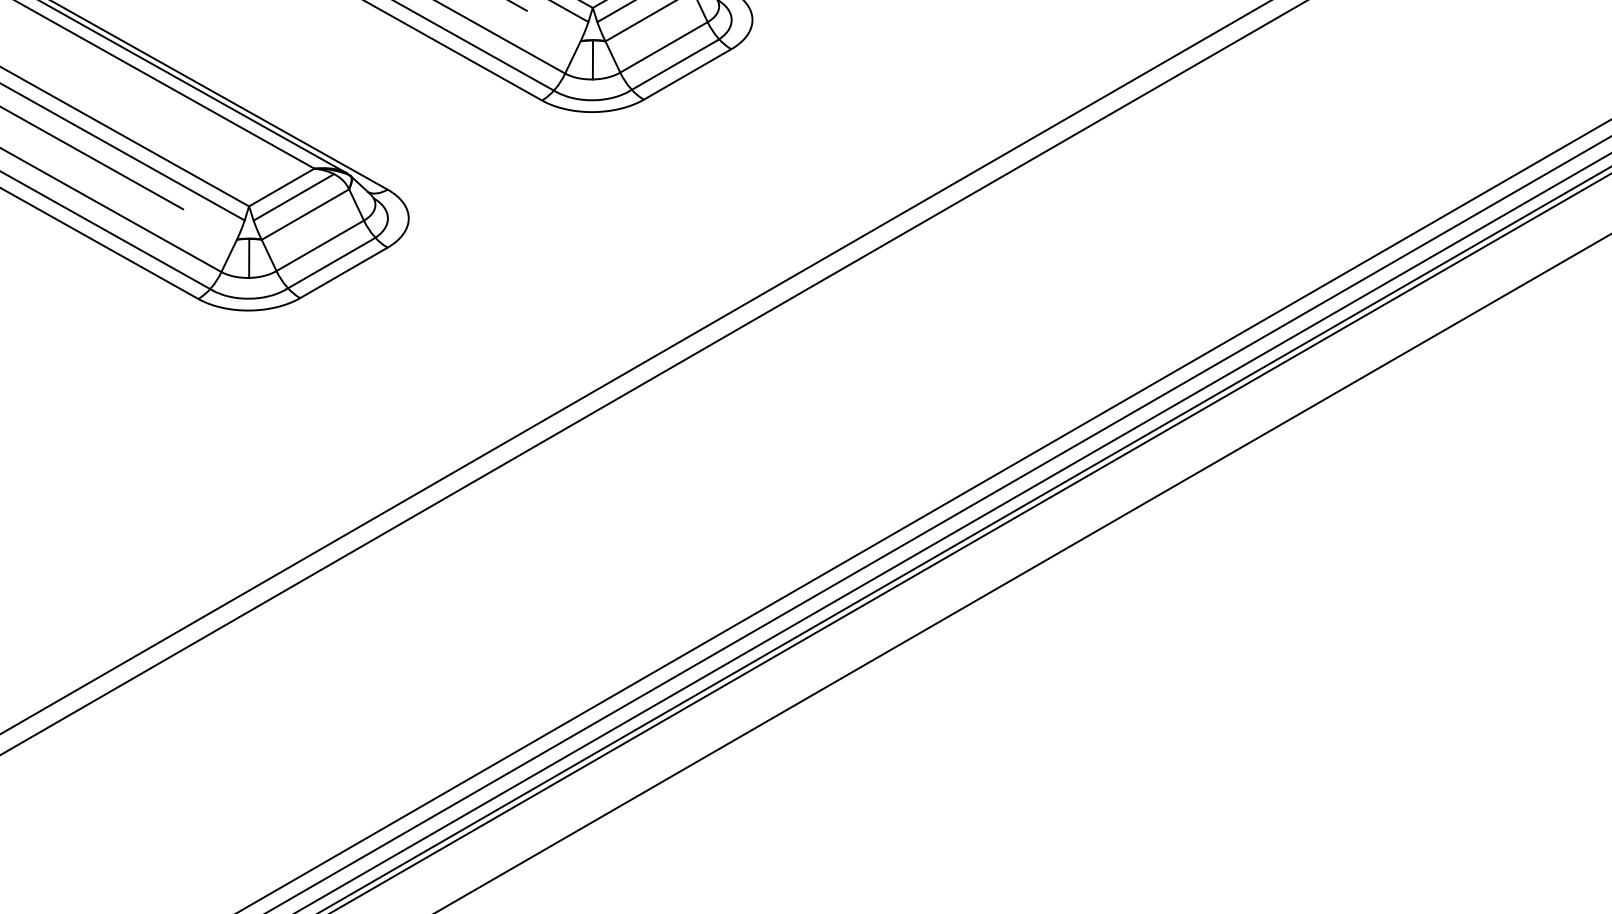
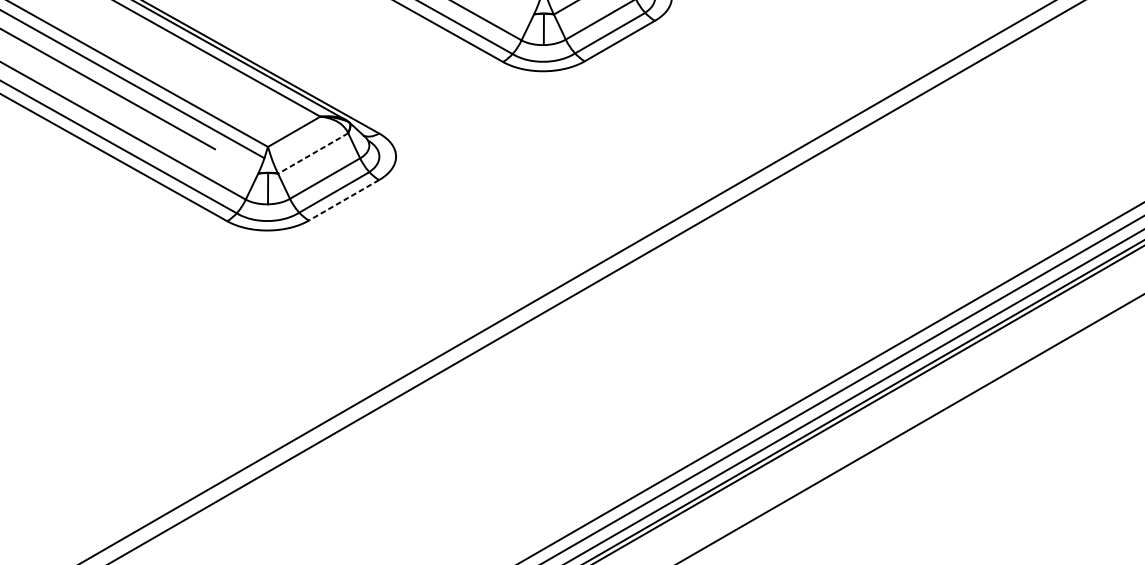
line: (293, 197) -> (303, 139), removed
line: (305, 214) -> (313, 153), solid -> dashed
line: (343, 273) -> (343, 200), solid -> dashed

